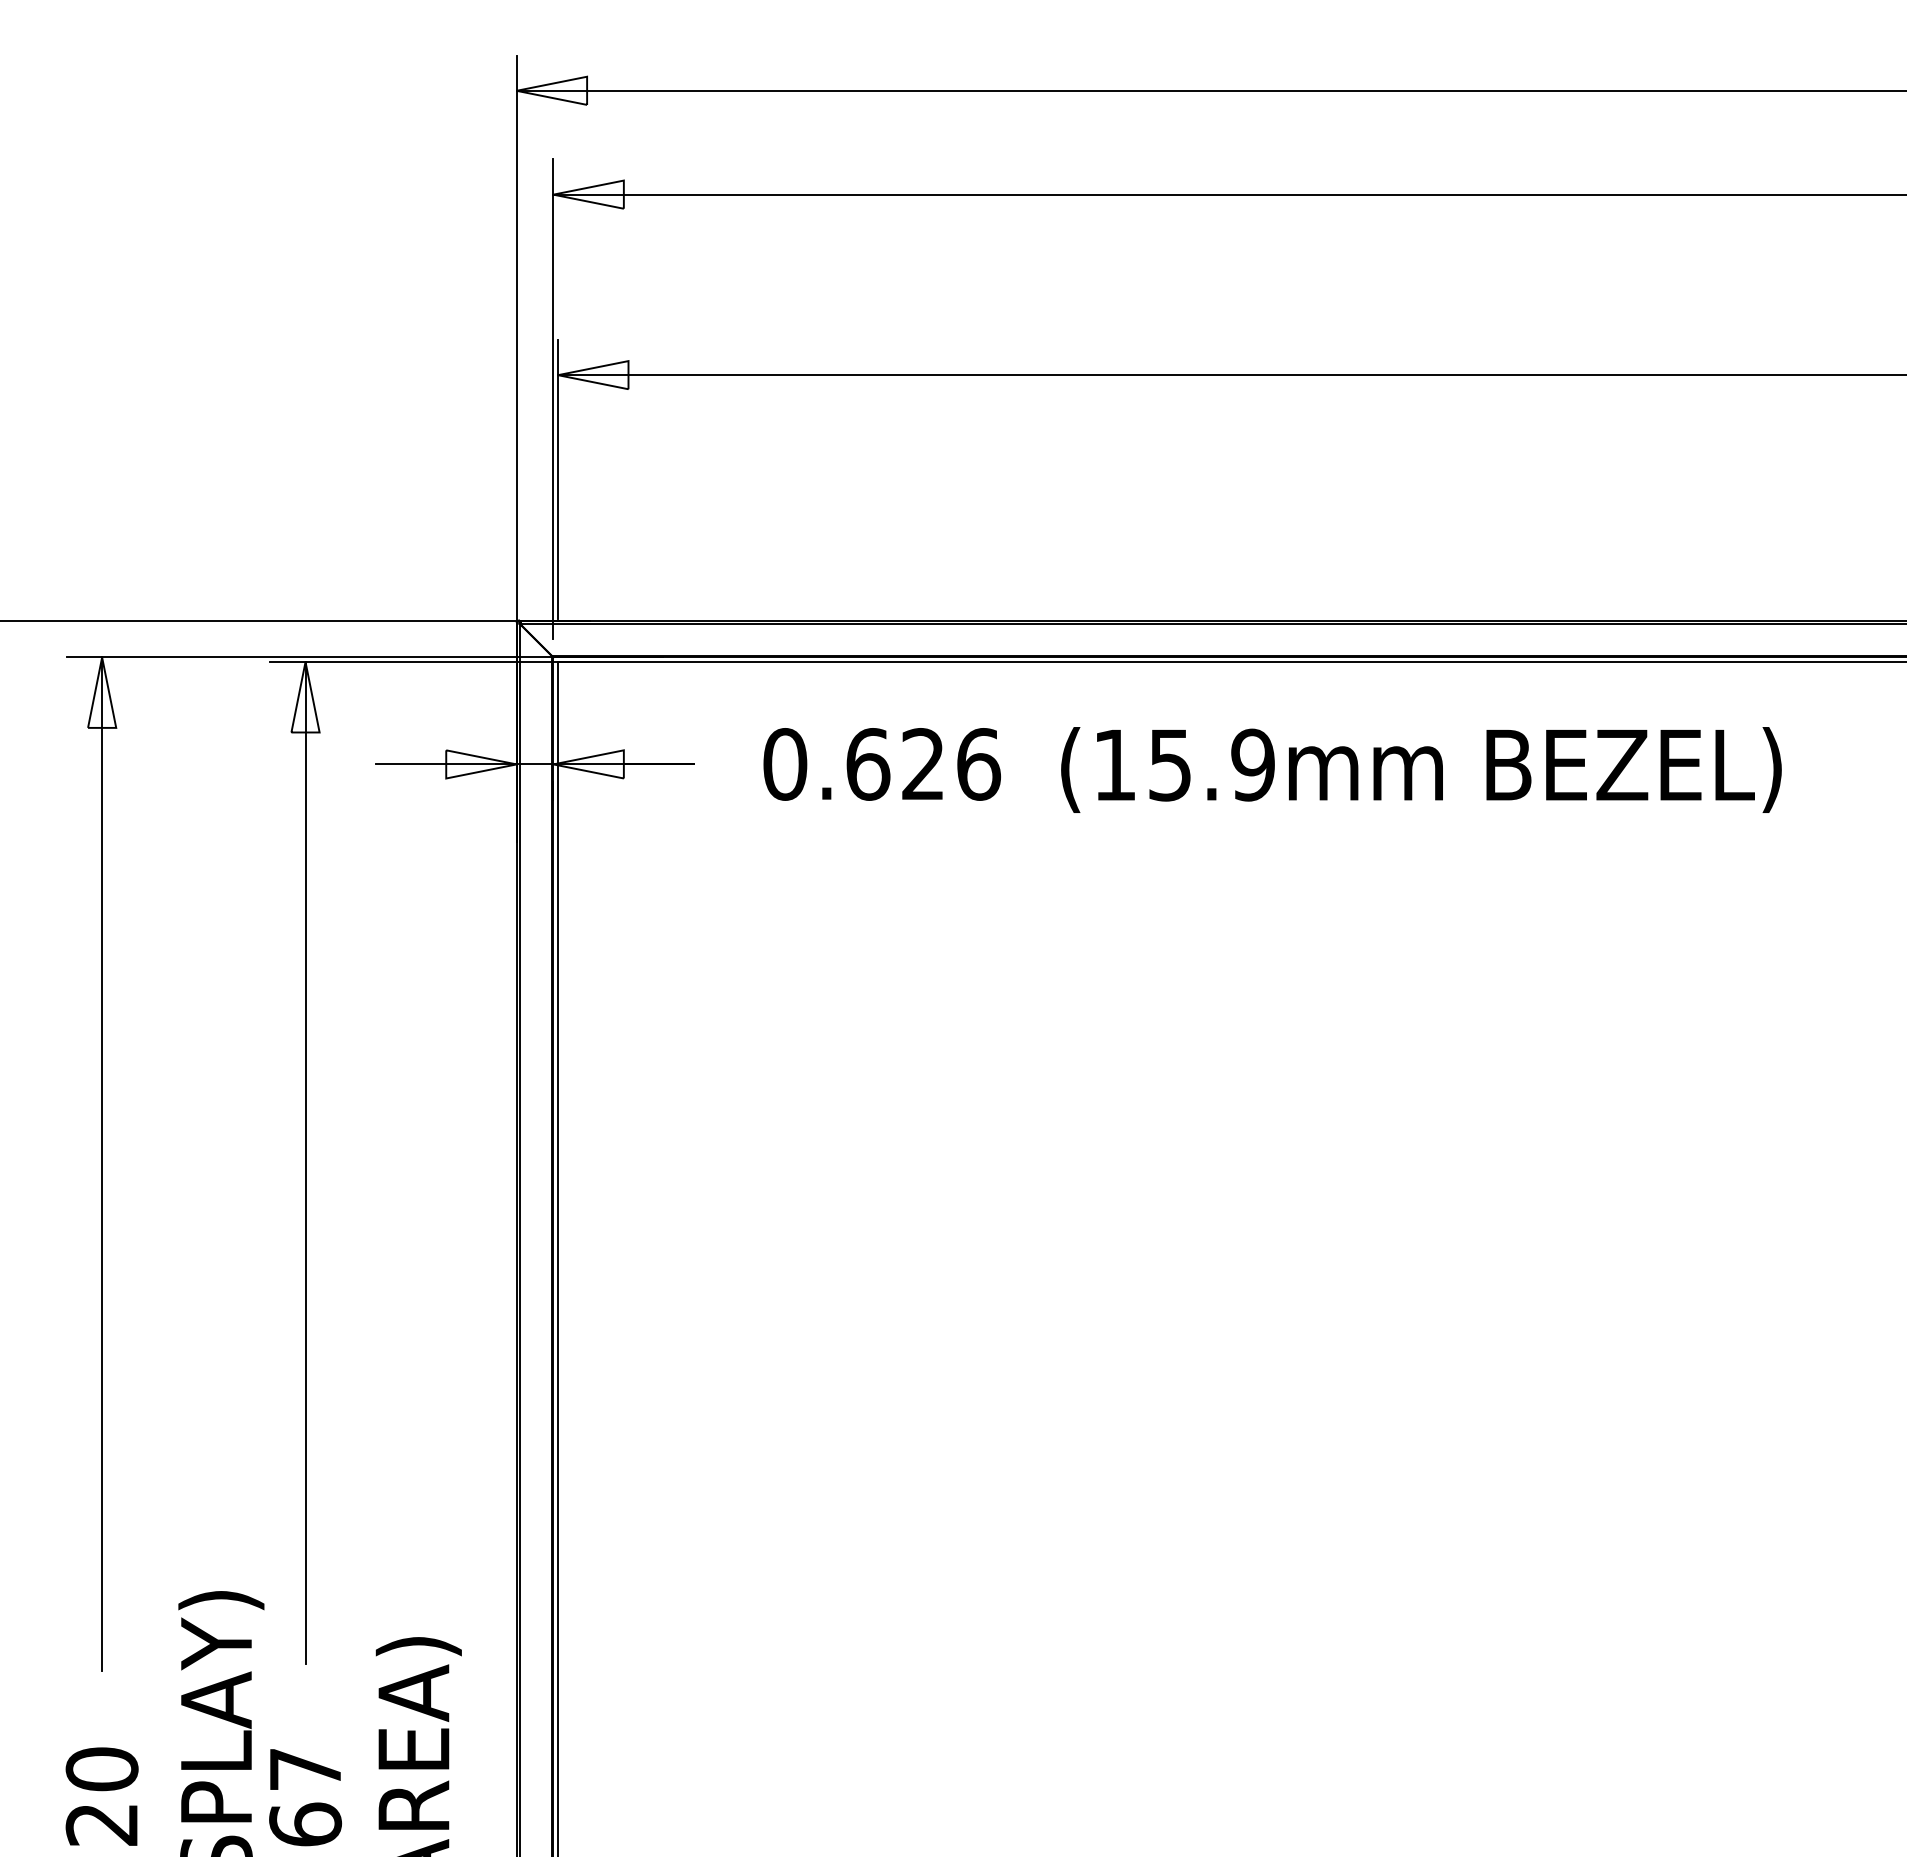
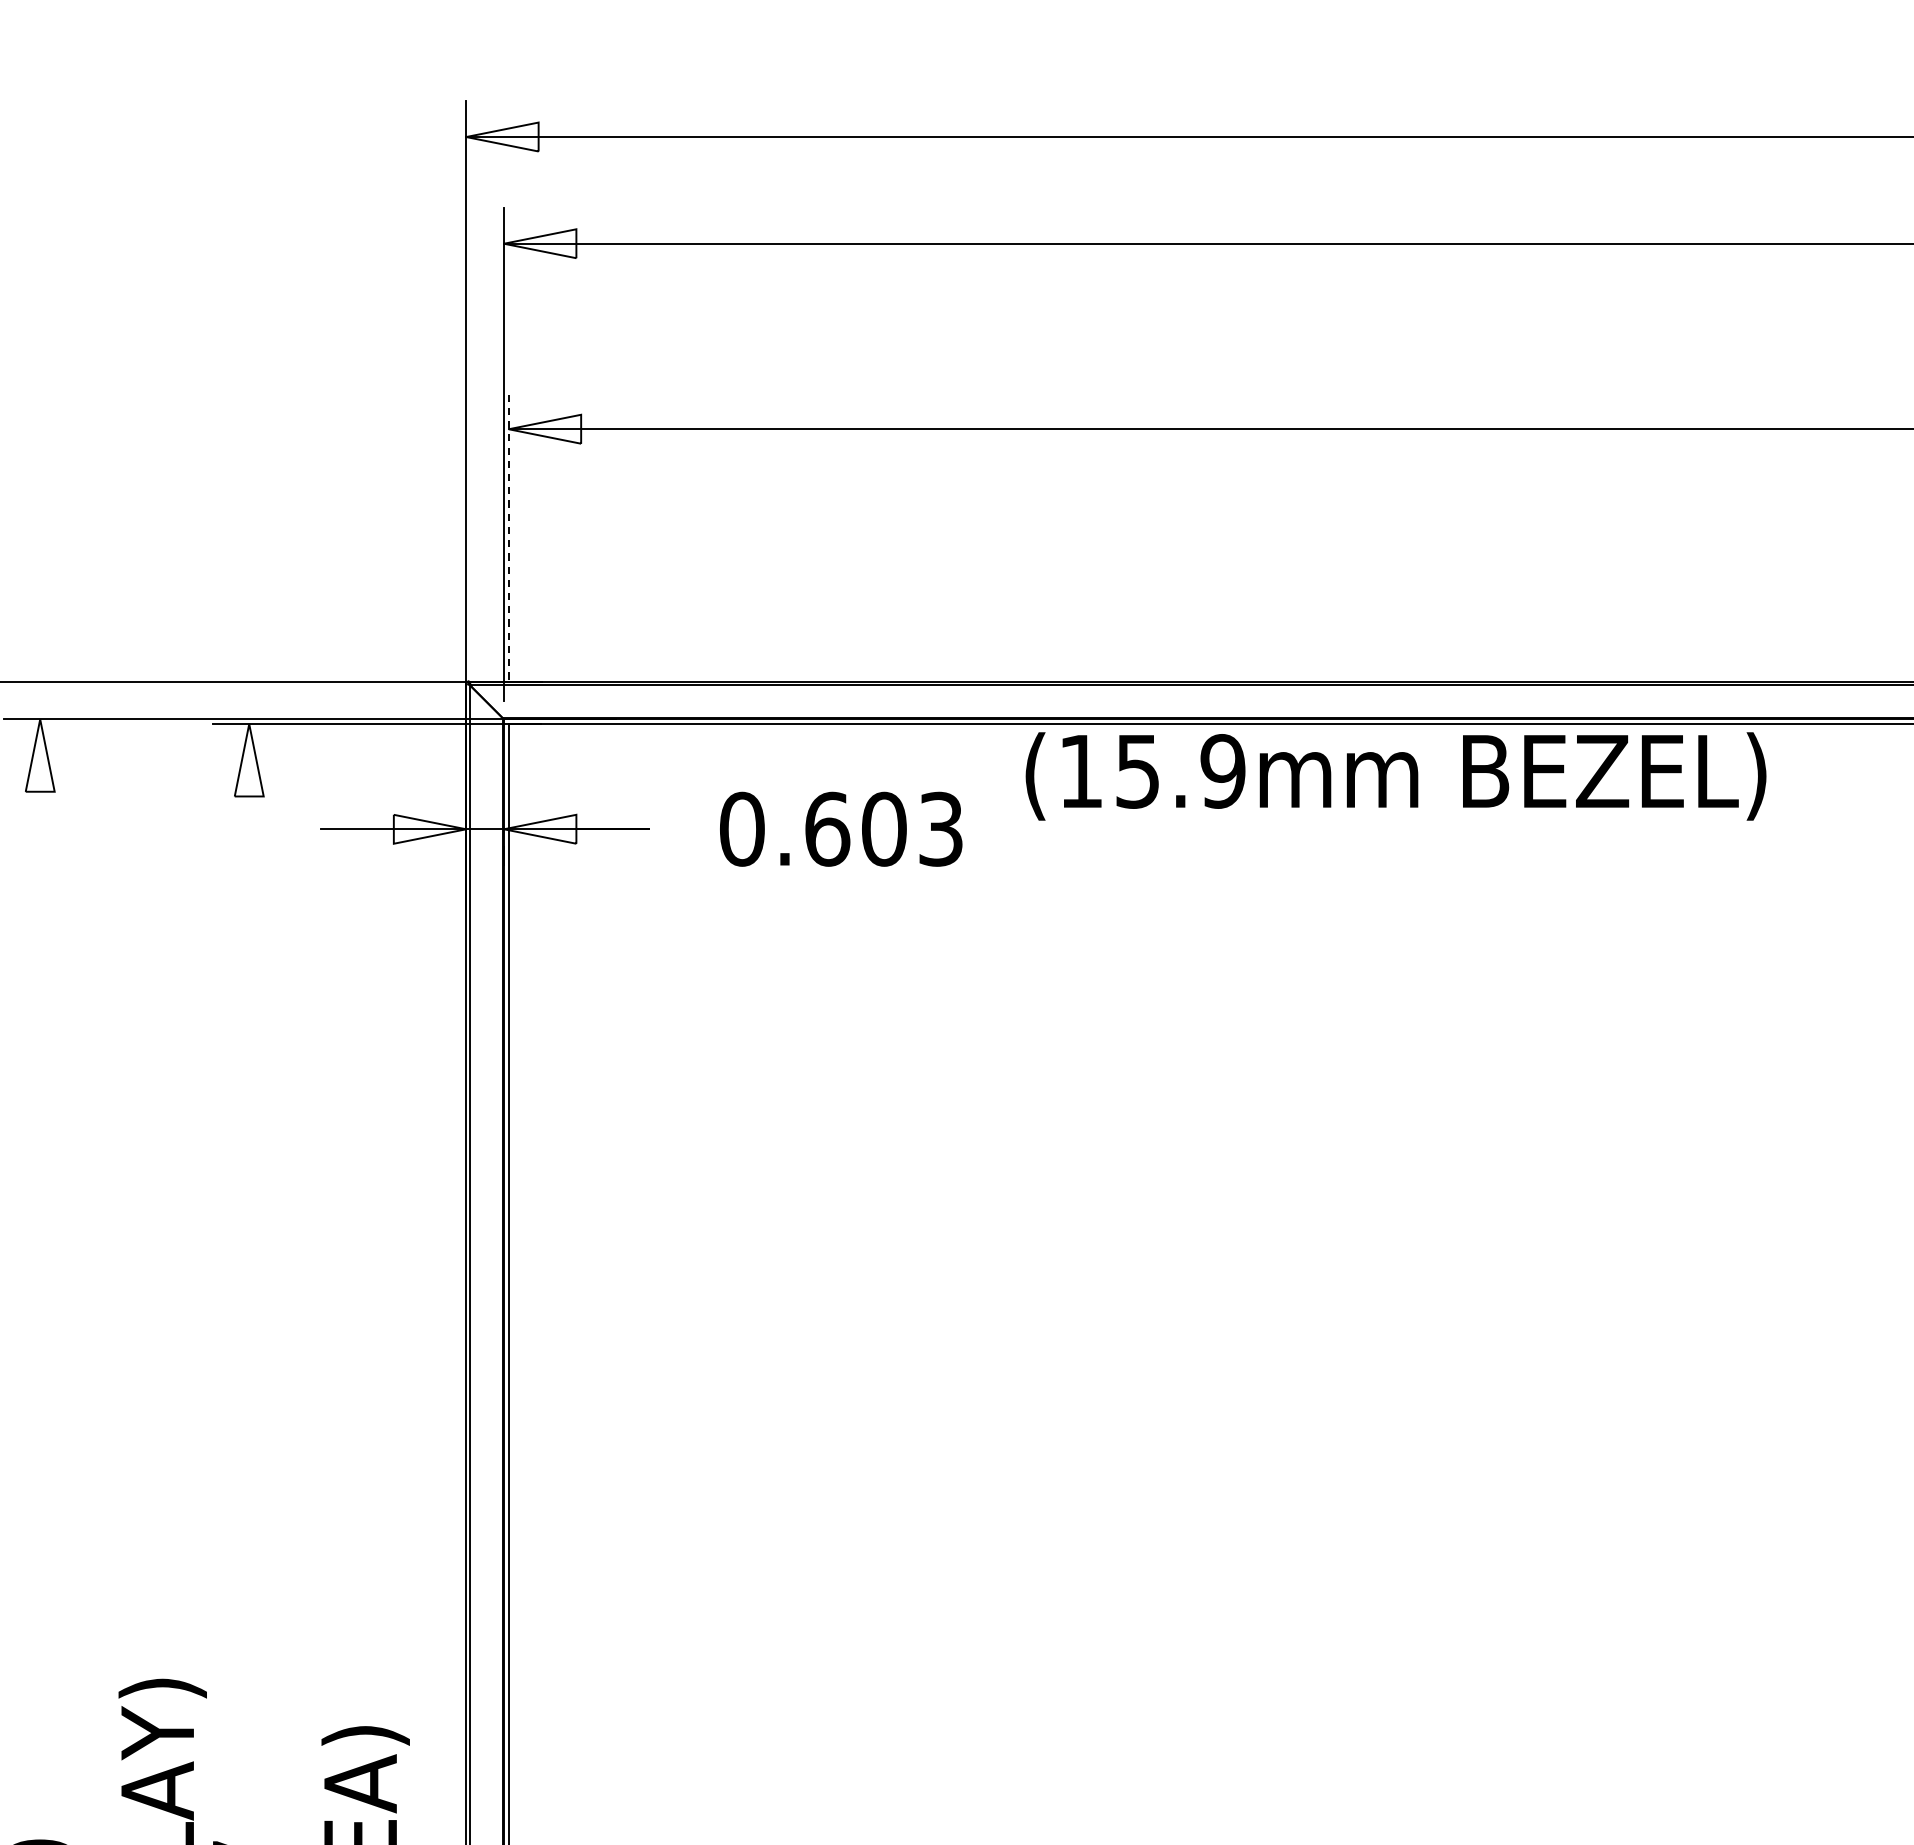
line: (558, 478) -> (509, 535), solid -> dashed
text: (951, 764) -> (913, 829), 0.626 -> 0.603
text: (1421, 769) -> (1396, 775), moved
line: (305, 1162) -> (249, 1238), removed
line: (102, 1163) -> (40, 1239), removed

